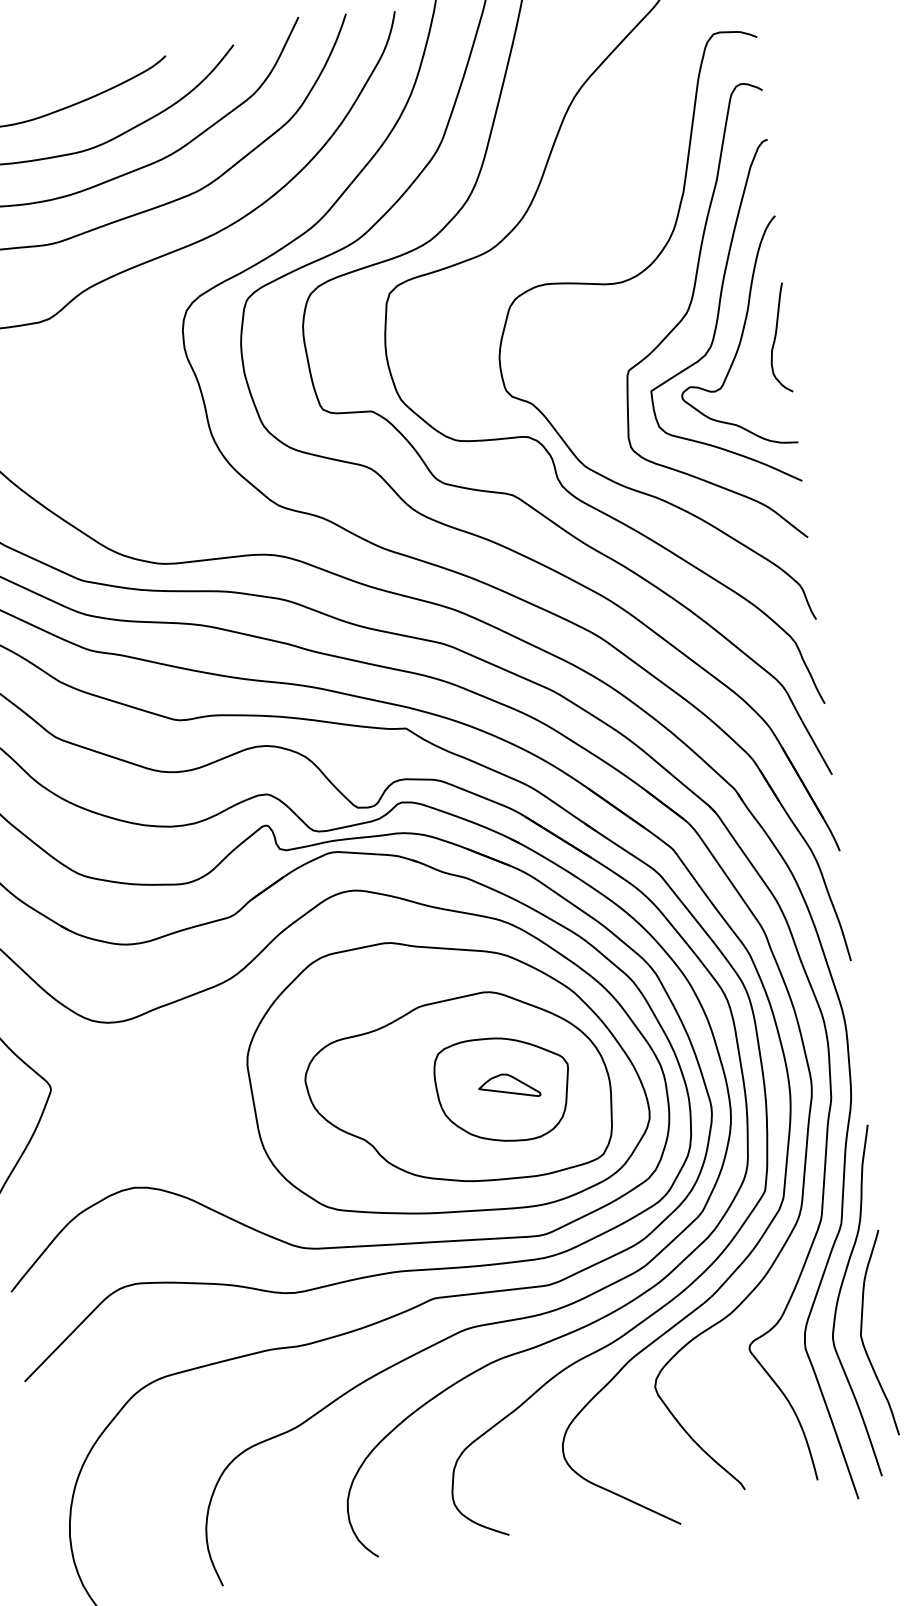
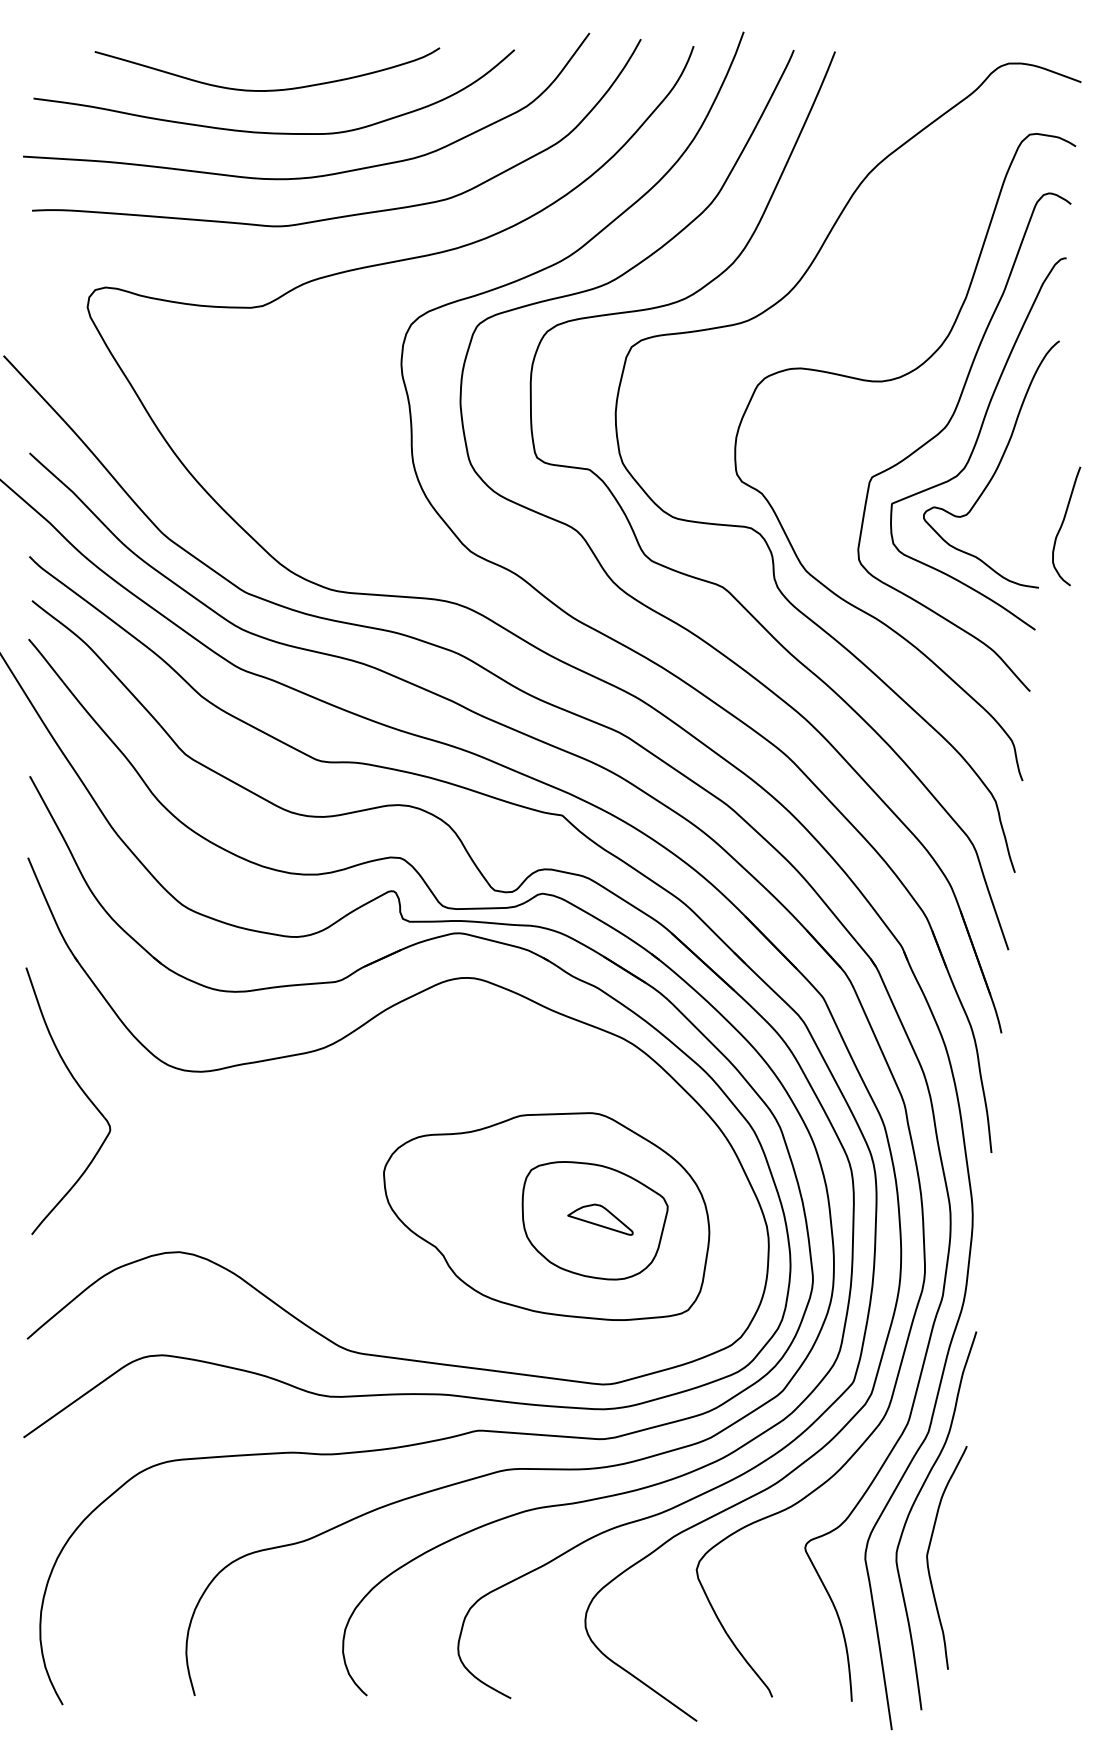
curve: (775, 339) -> (1062, 526), moved
part: (445, 1076) -> (534, 1195), removed

